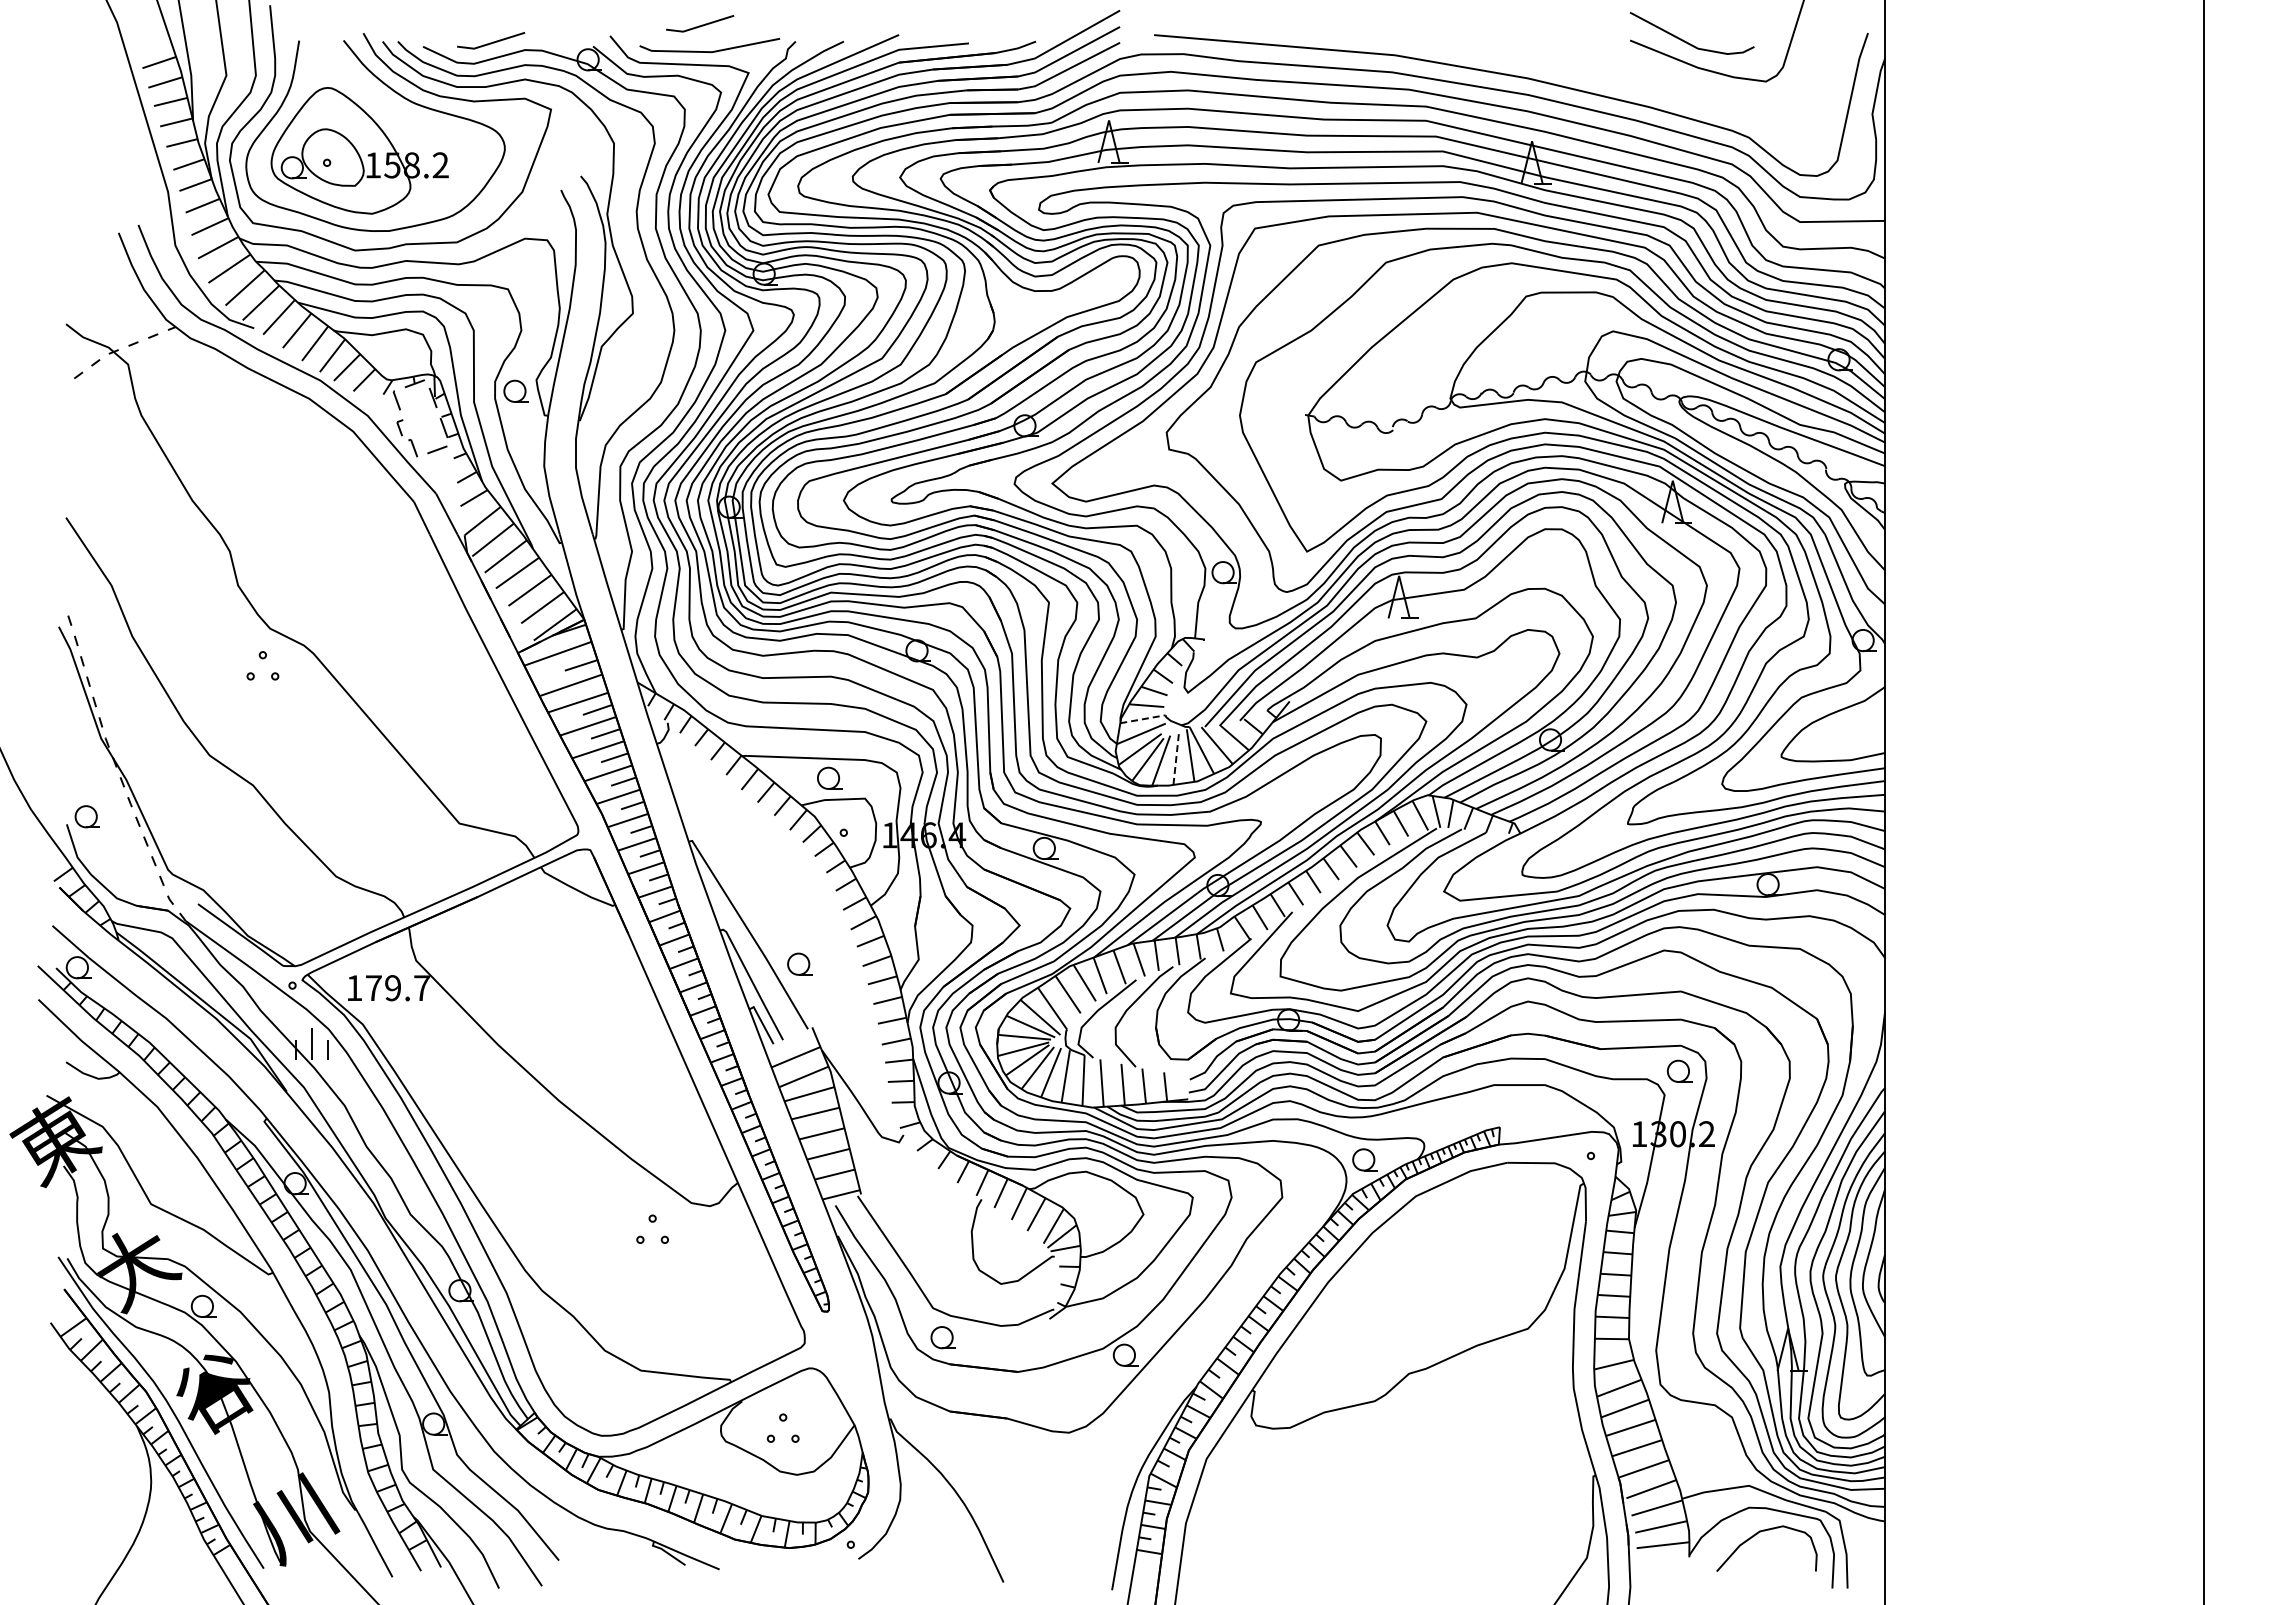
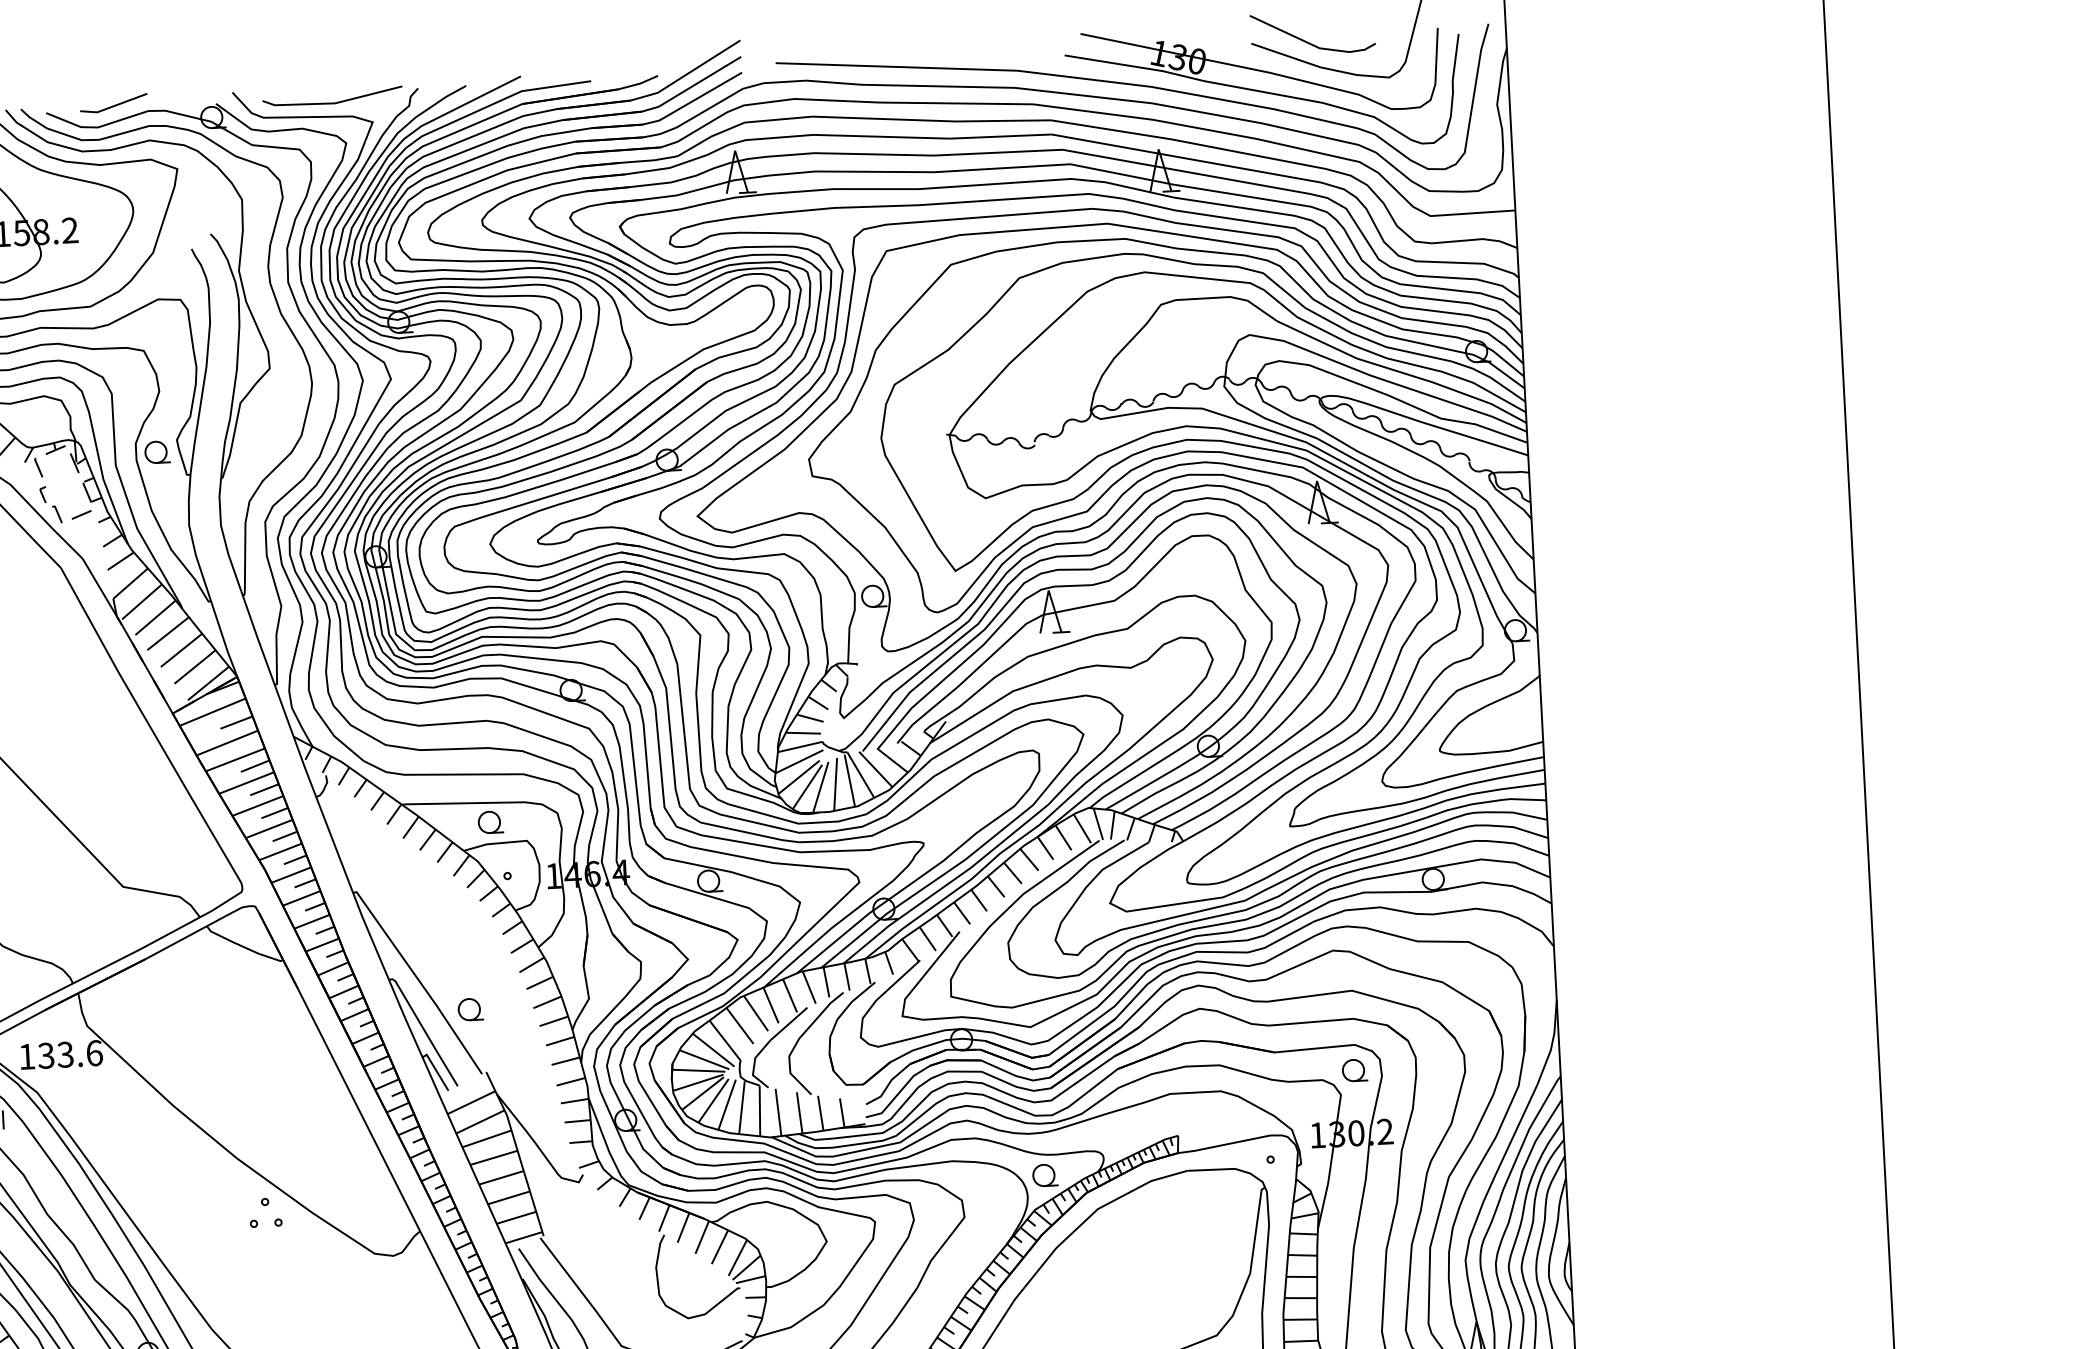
line: (700, 25) -> (322, 77), removed
part: (1640, 85) -> (1264, 88), added
line: (1143, 719) -> (800, 747), dashed -> solid
line: (1176, 758) -> (835, 784), dashed -> solid
text: (397, 988) -> (69, 1054), 179.7 -> 133.6
part: (652, 1228) -> (265, 1211), moved

